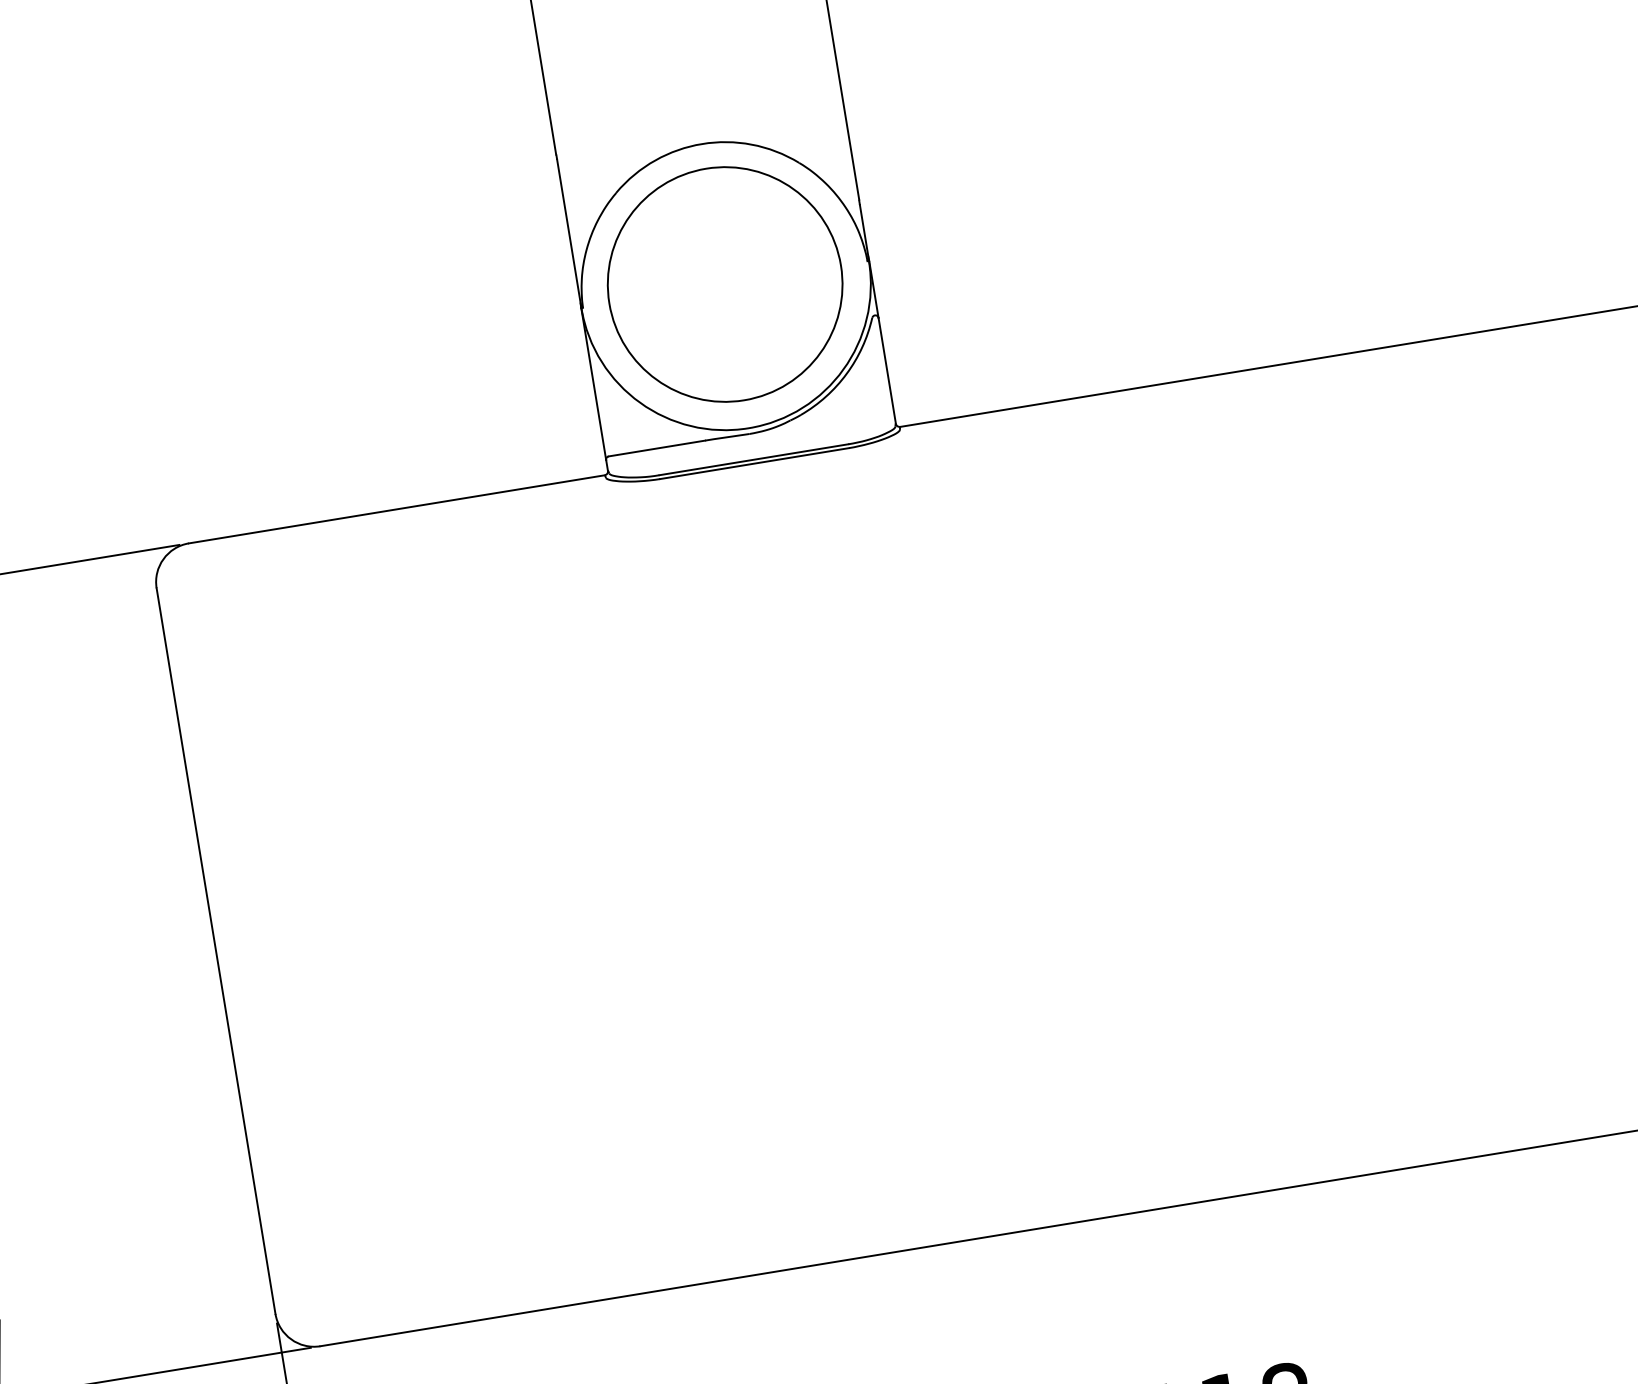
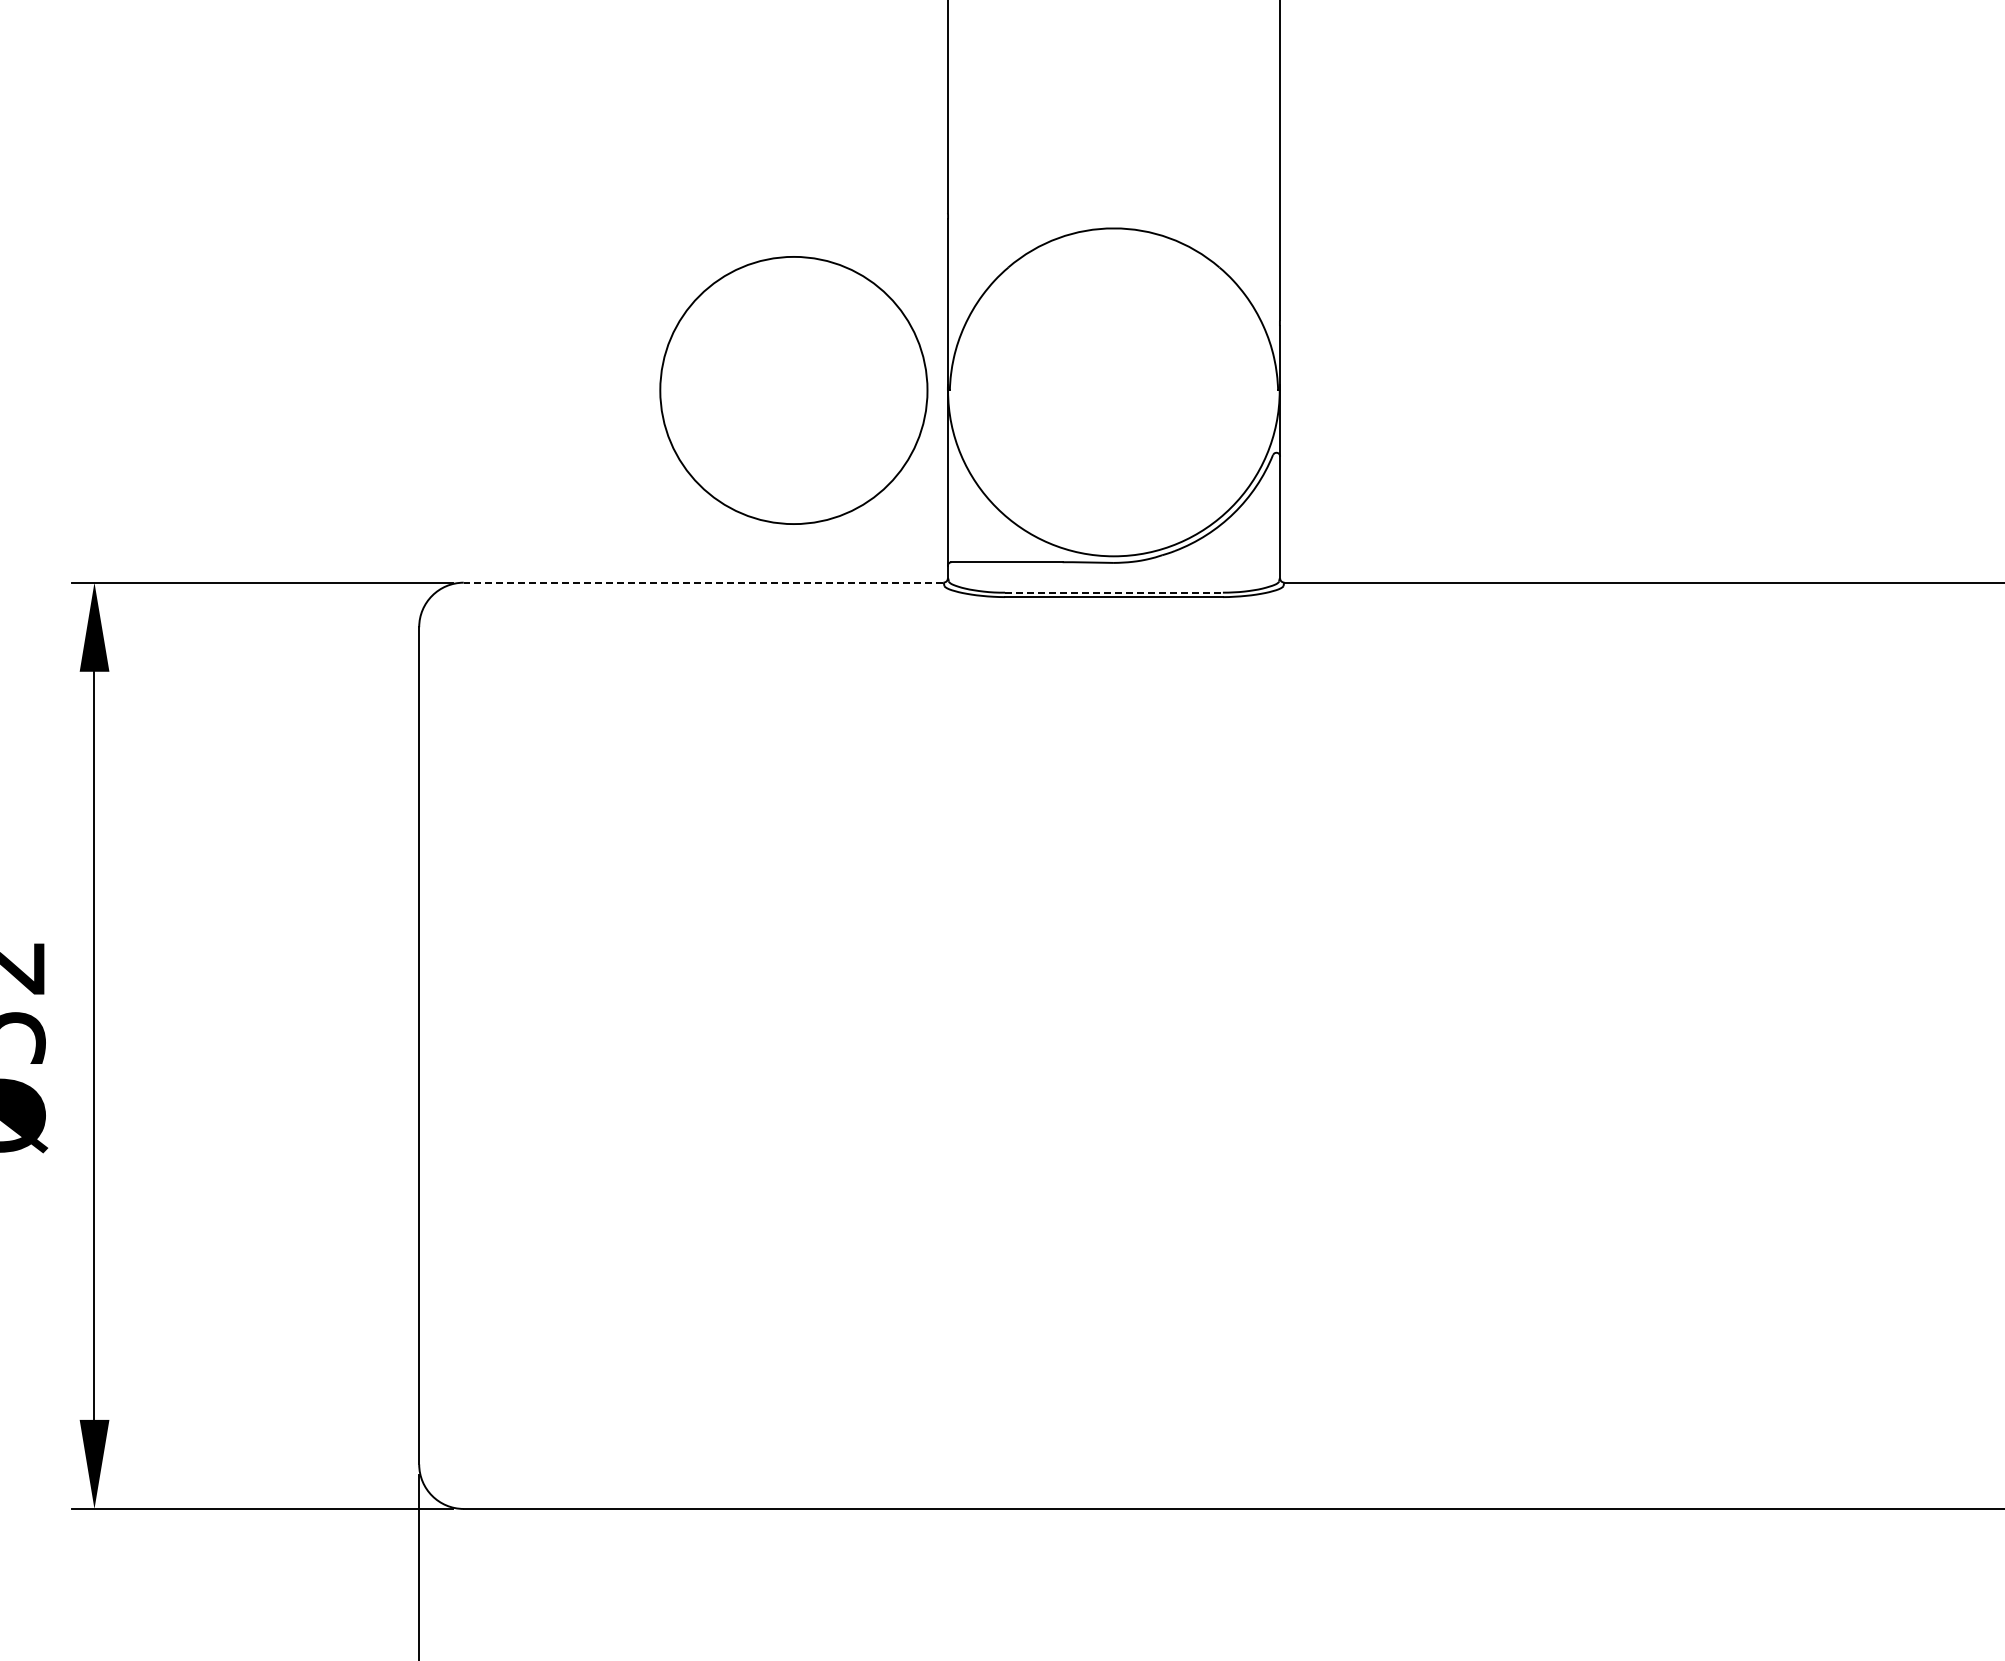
circle: (724, 284) -> (793, 390), moved
line: (753, 459) -> (1113, 592), solid -> dashed
line: (396, 509) -> (703, 582), solid -> dashed

